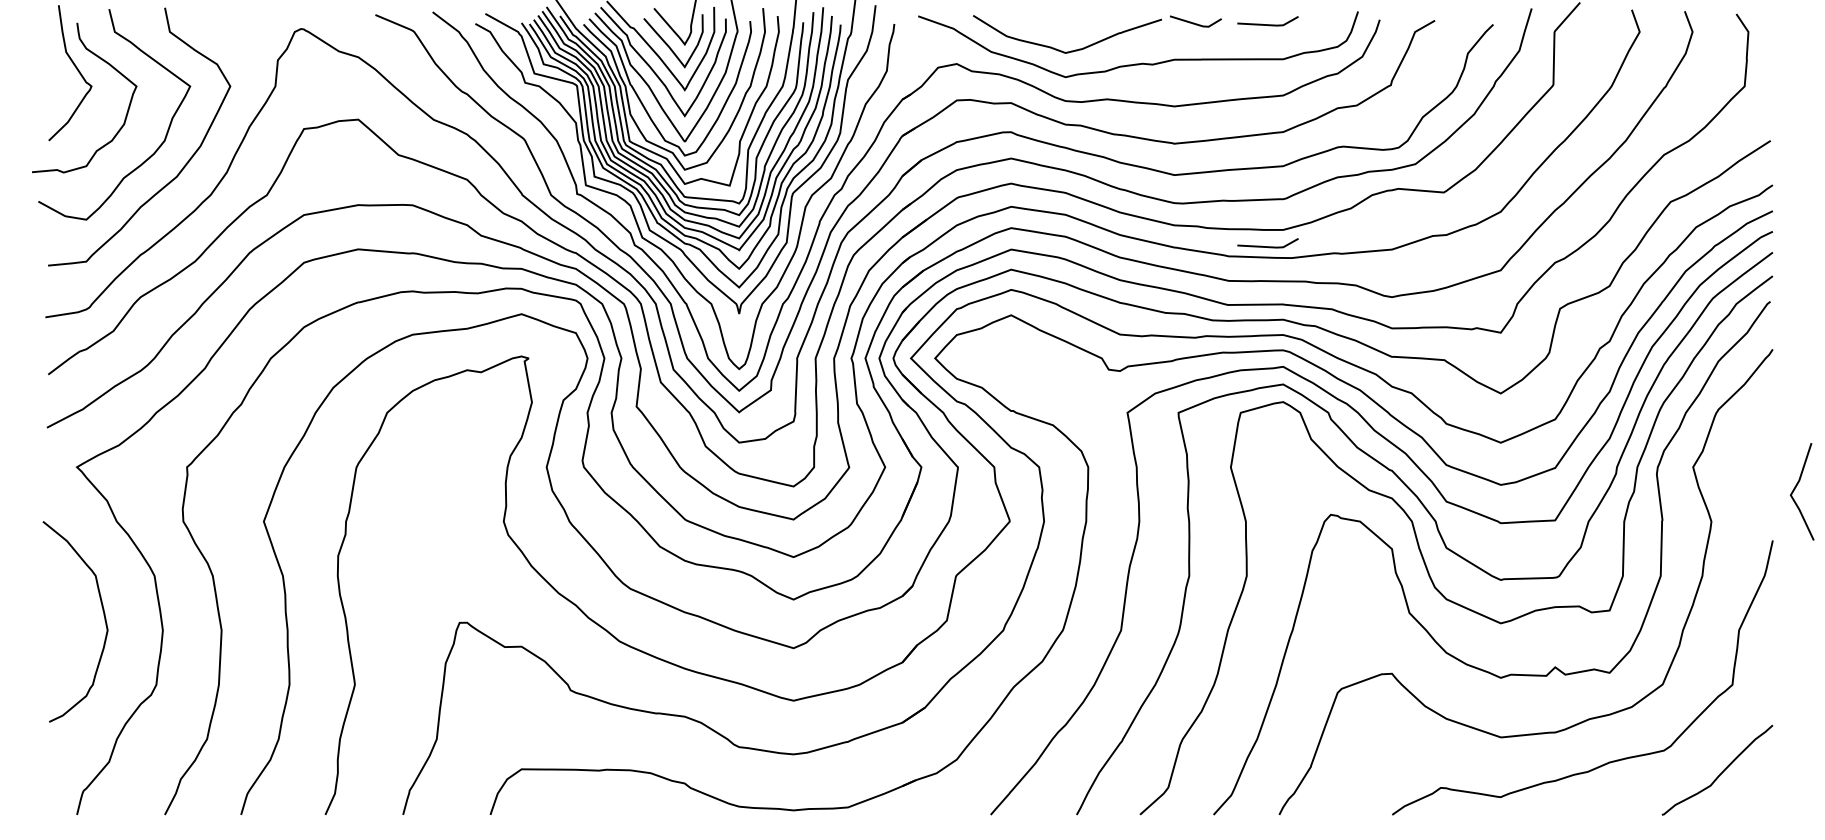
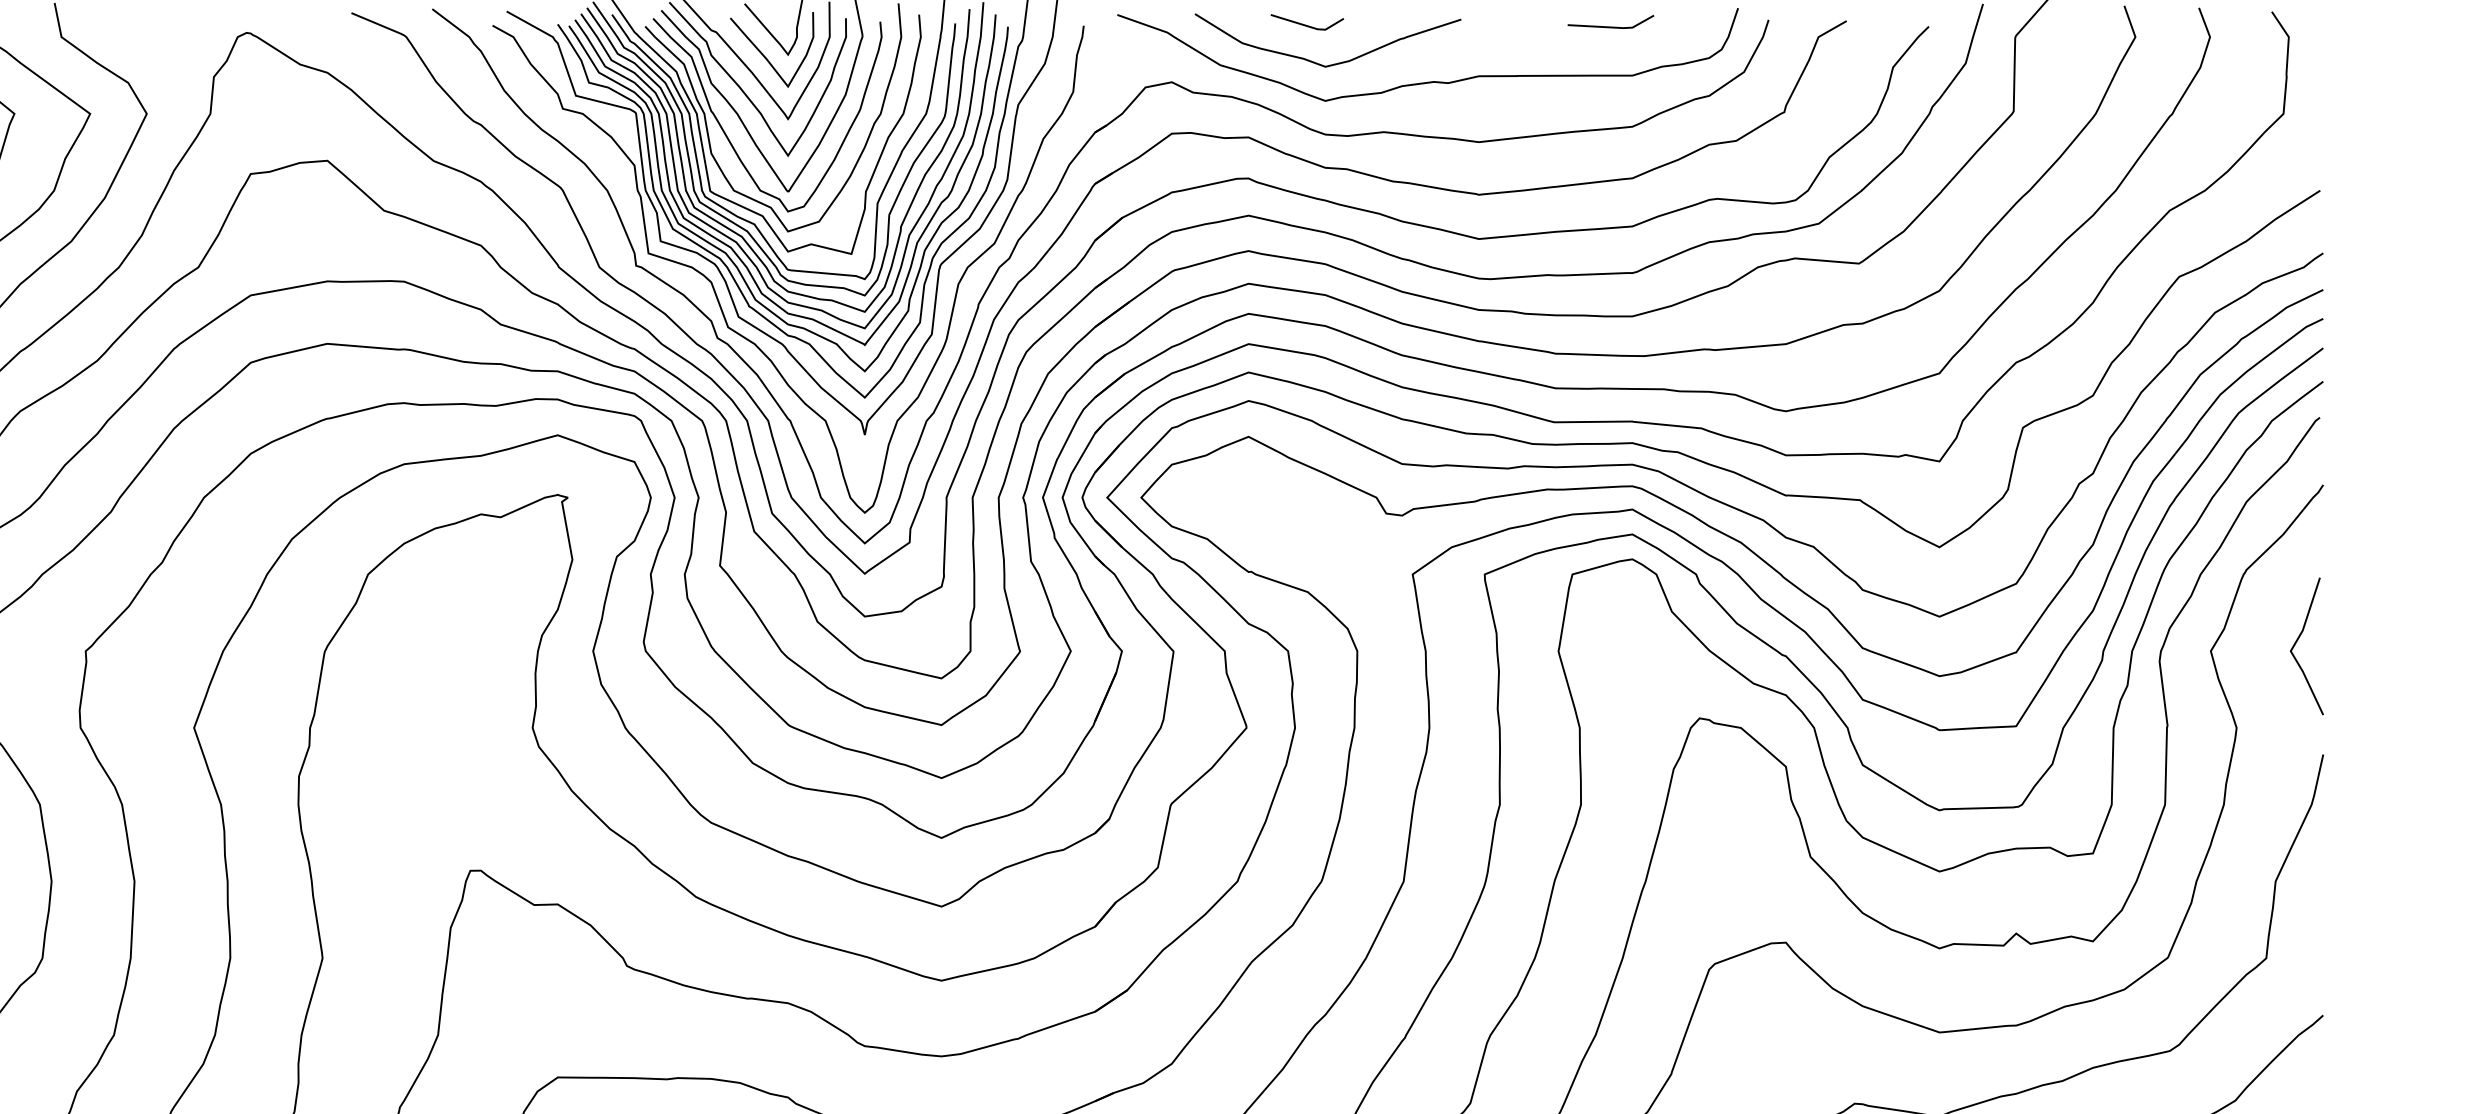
line: (1194, 22) -> (1305, 23), moved
line: (1267, 246) -> (1610, 339), removed
line: (1795, 489) -> (2297, 643), moved

